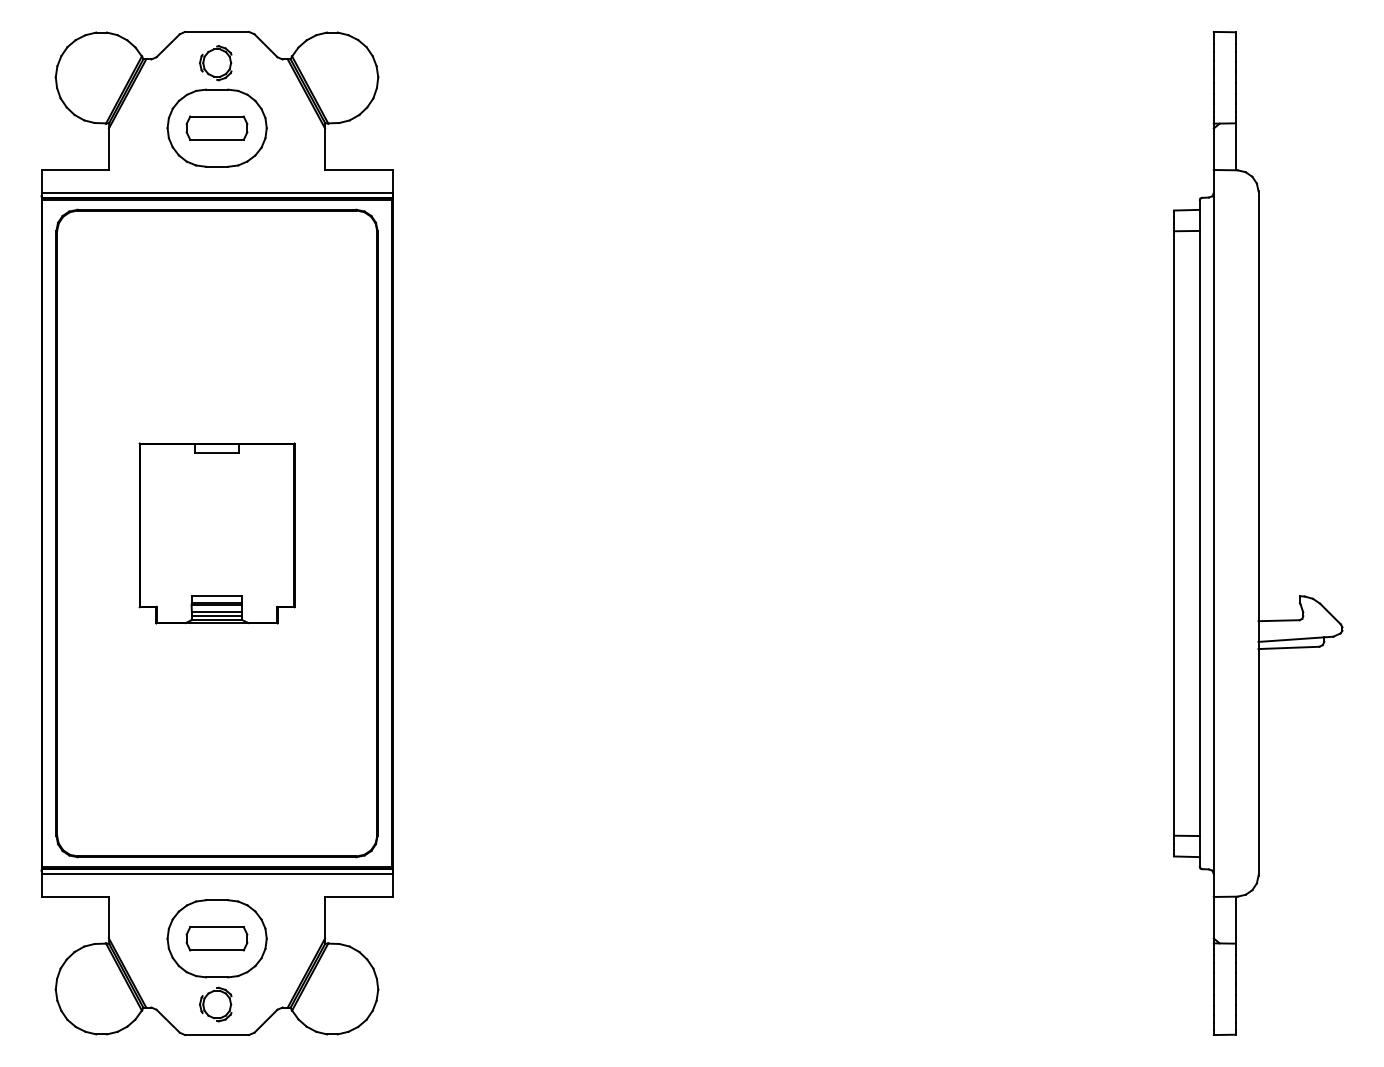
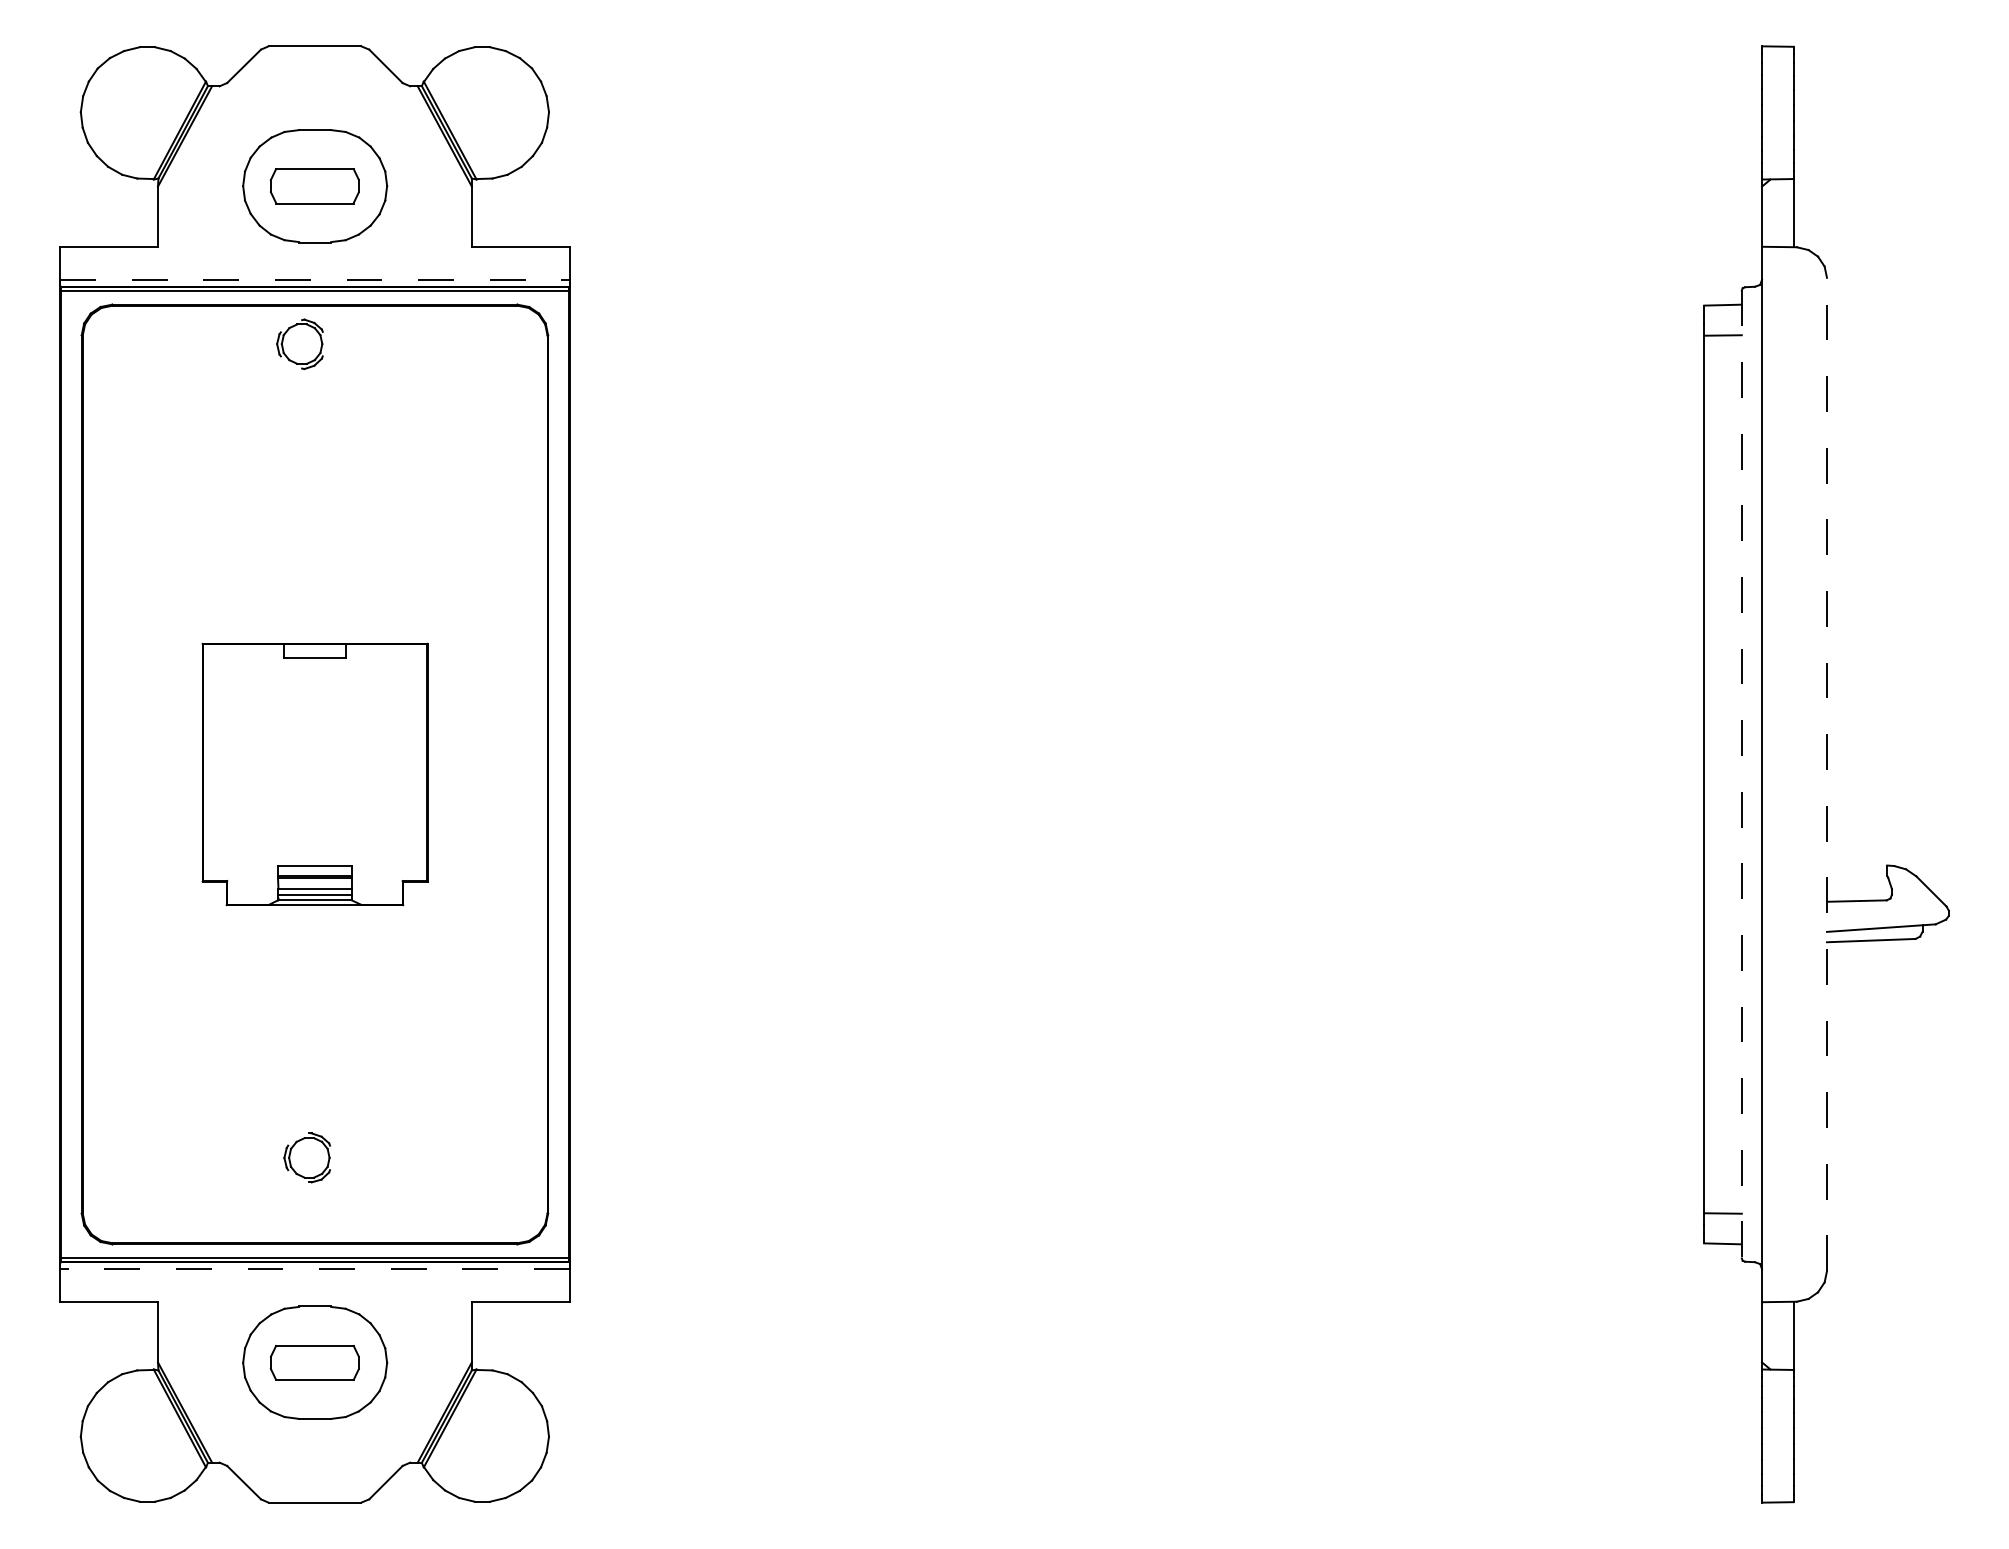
part: (215, 63) -> (299, 344), moved
line: (217, 192) -> (315, 279), solid -> dashed
line: (1199, 533) -> (1741, 774), solid -> dashed
line: (1258, 533) -> (1826, 774), solid -> dashed
line: (217, 874) -> (315, 1269), solid -> dashed
part: (215, 1004) -> (306, 1157), moved

